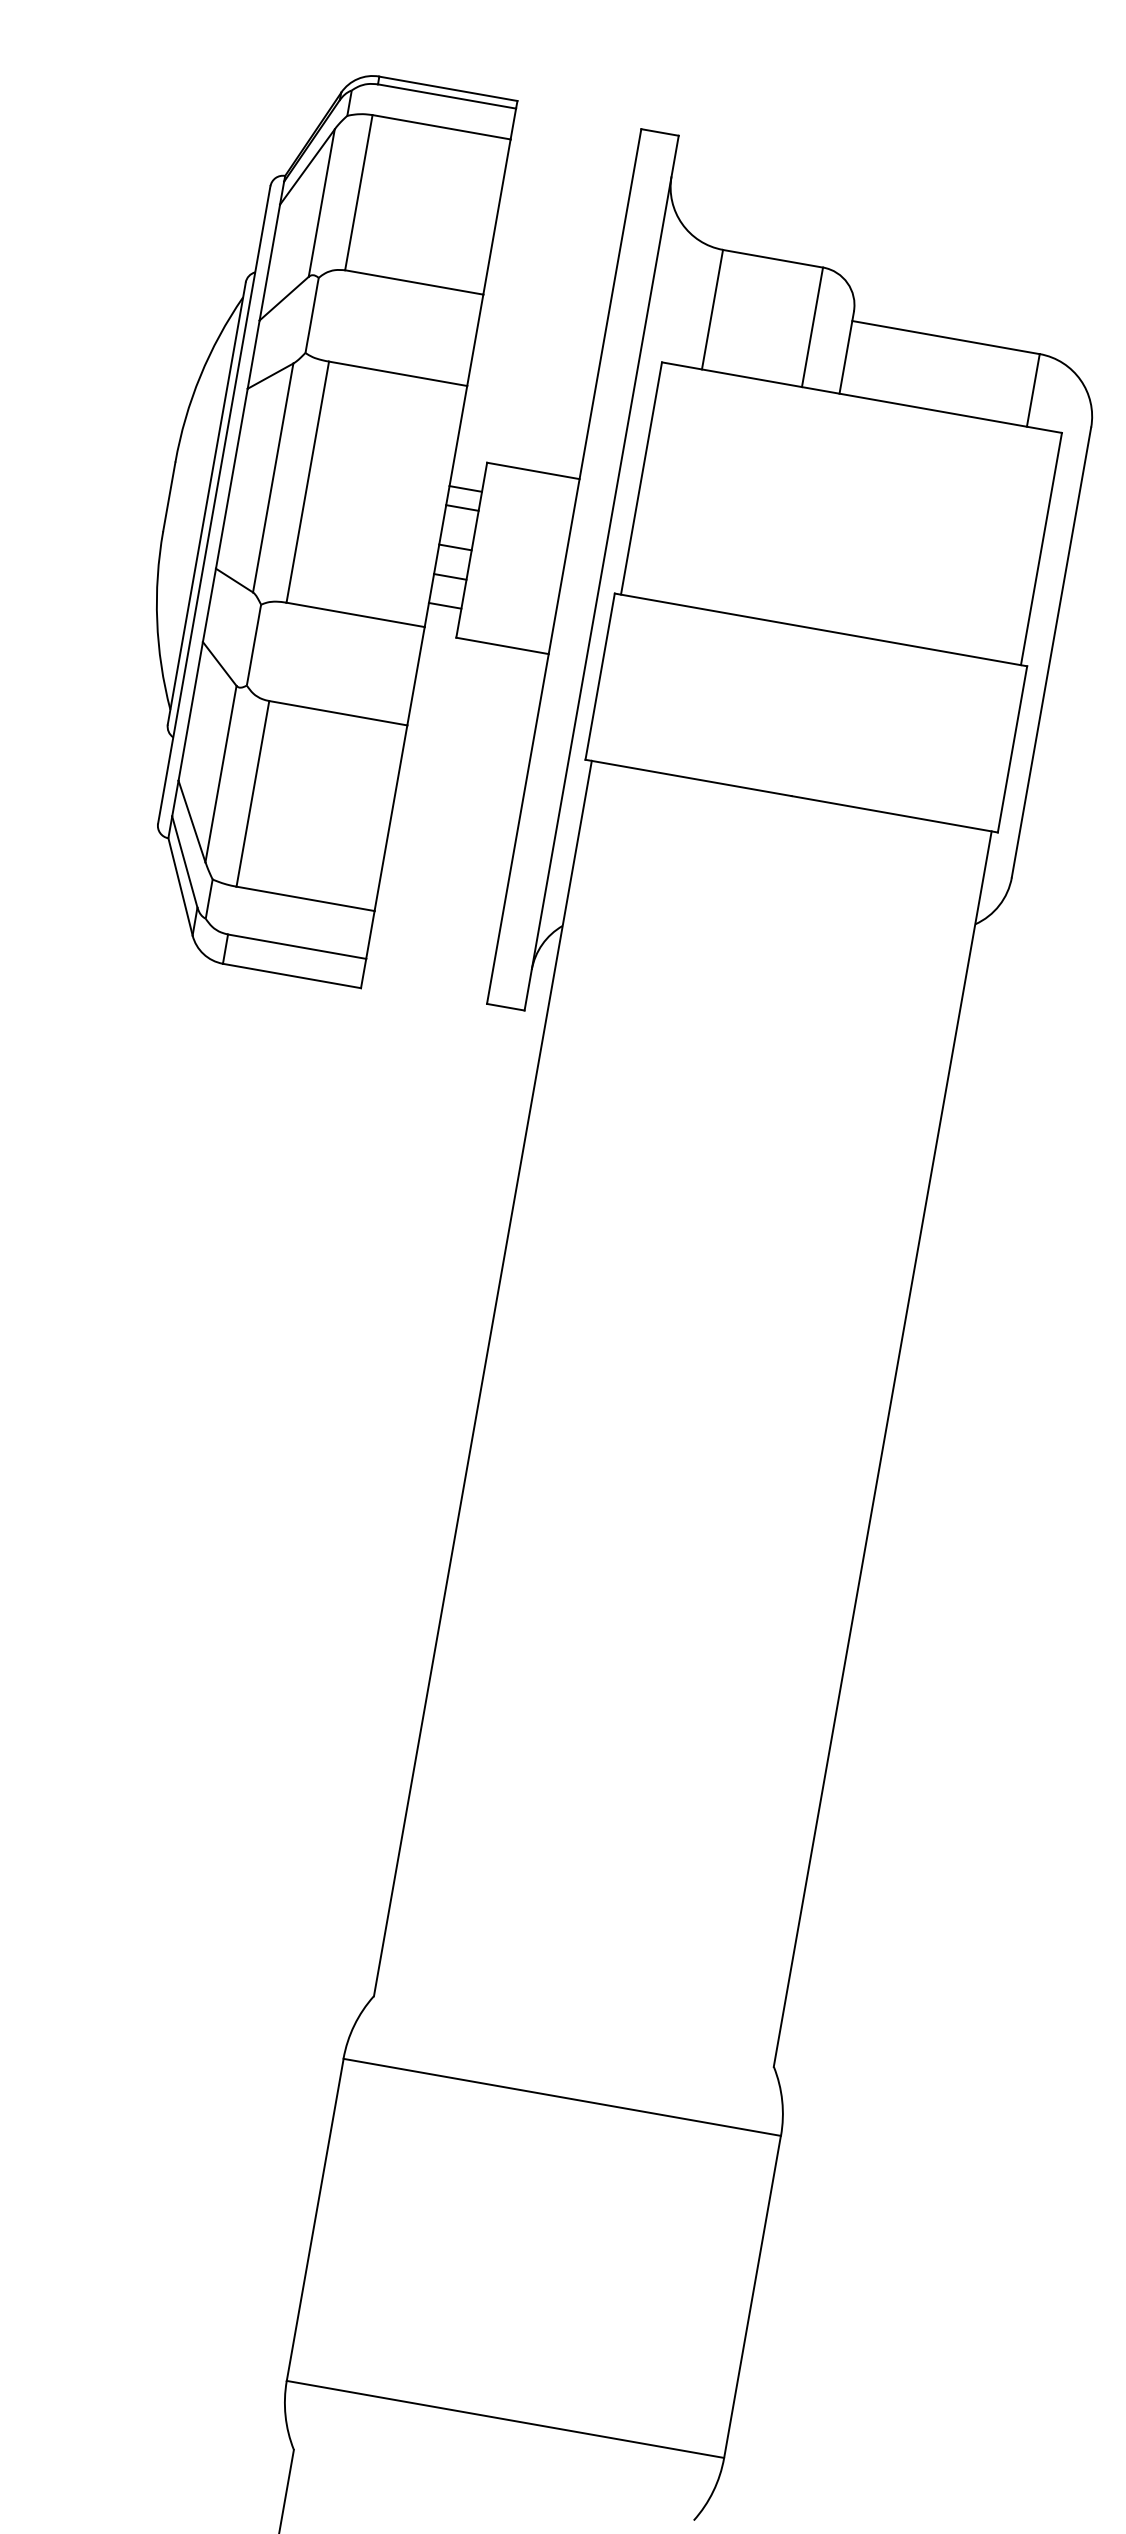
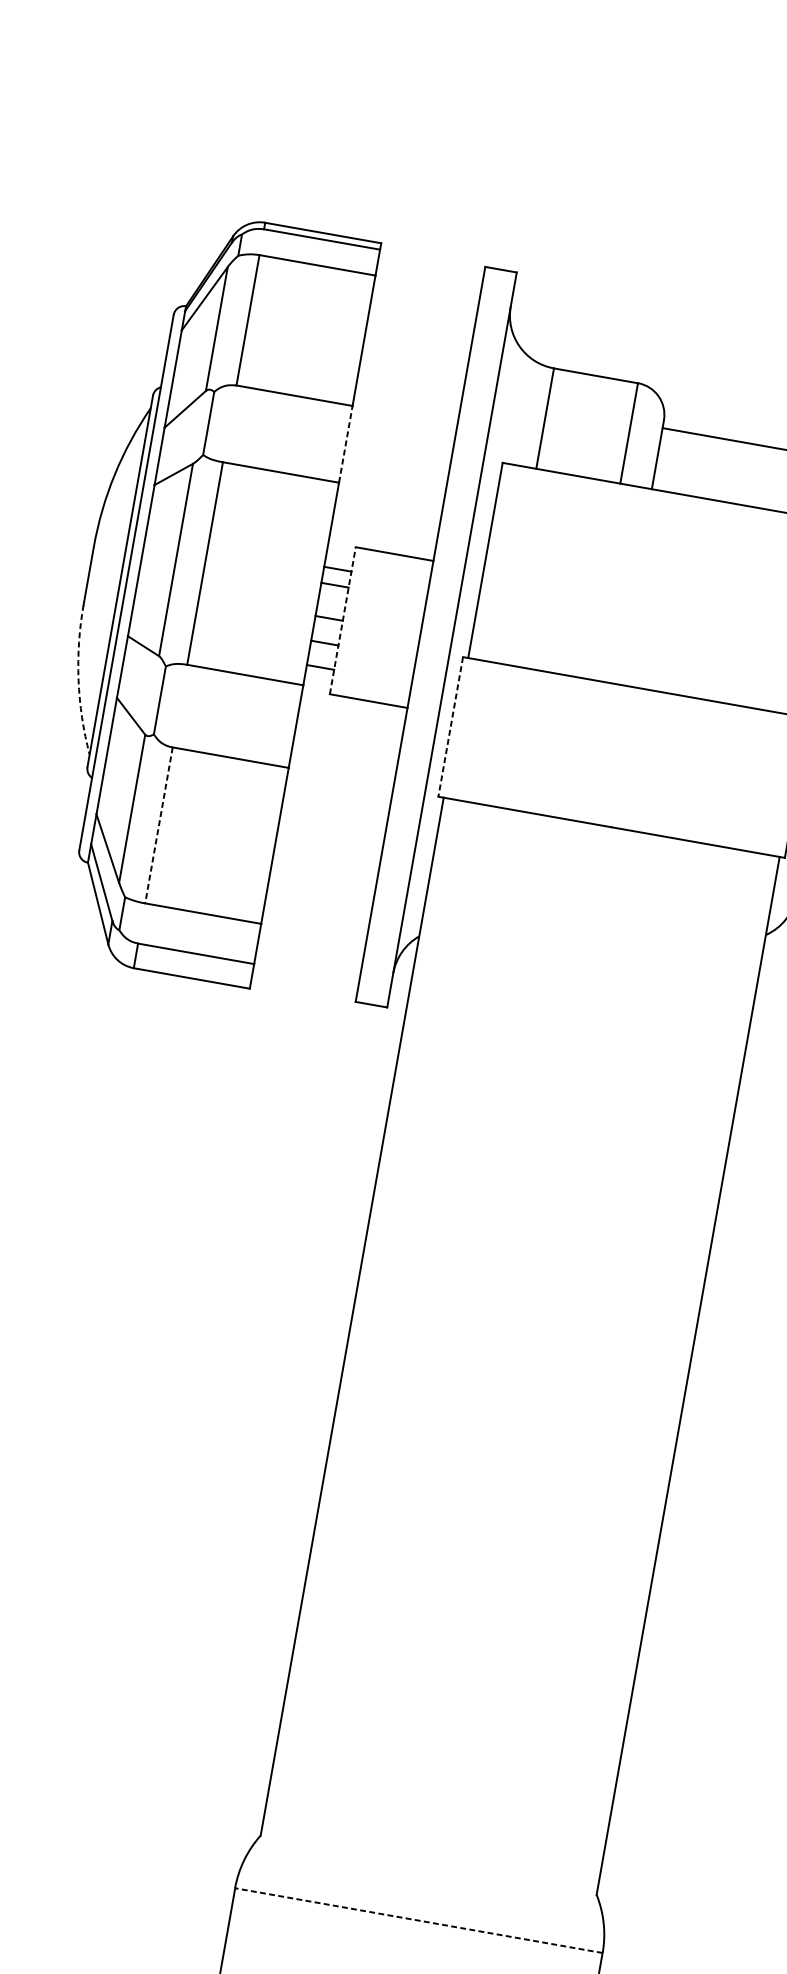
line: (475, 339) -> (346, 443), solid -> dashed
line: (471, 550) -> (342, 620), solid -> dashed
arc: (157, 620) -> (78, 679), solid -> dashed
line: (600, 677) -> (451, 727), solid -> dashed
line: (252, 794) -> (158, 825), solid -> dashed
line: (562, 2097) -> (419, 1920), solid -> dashed

